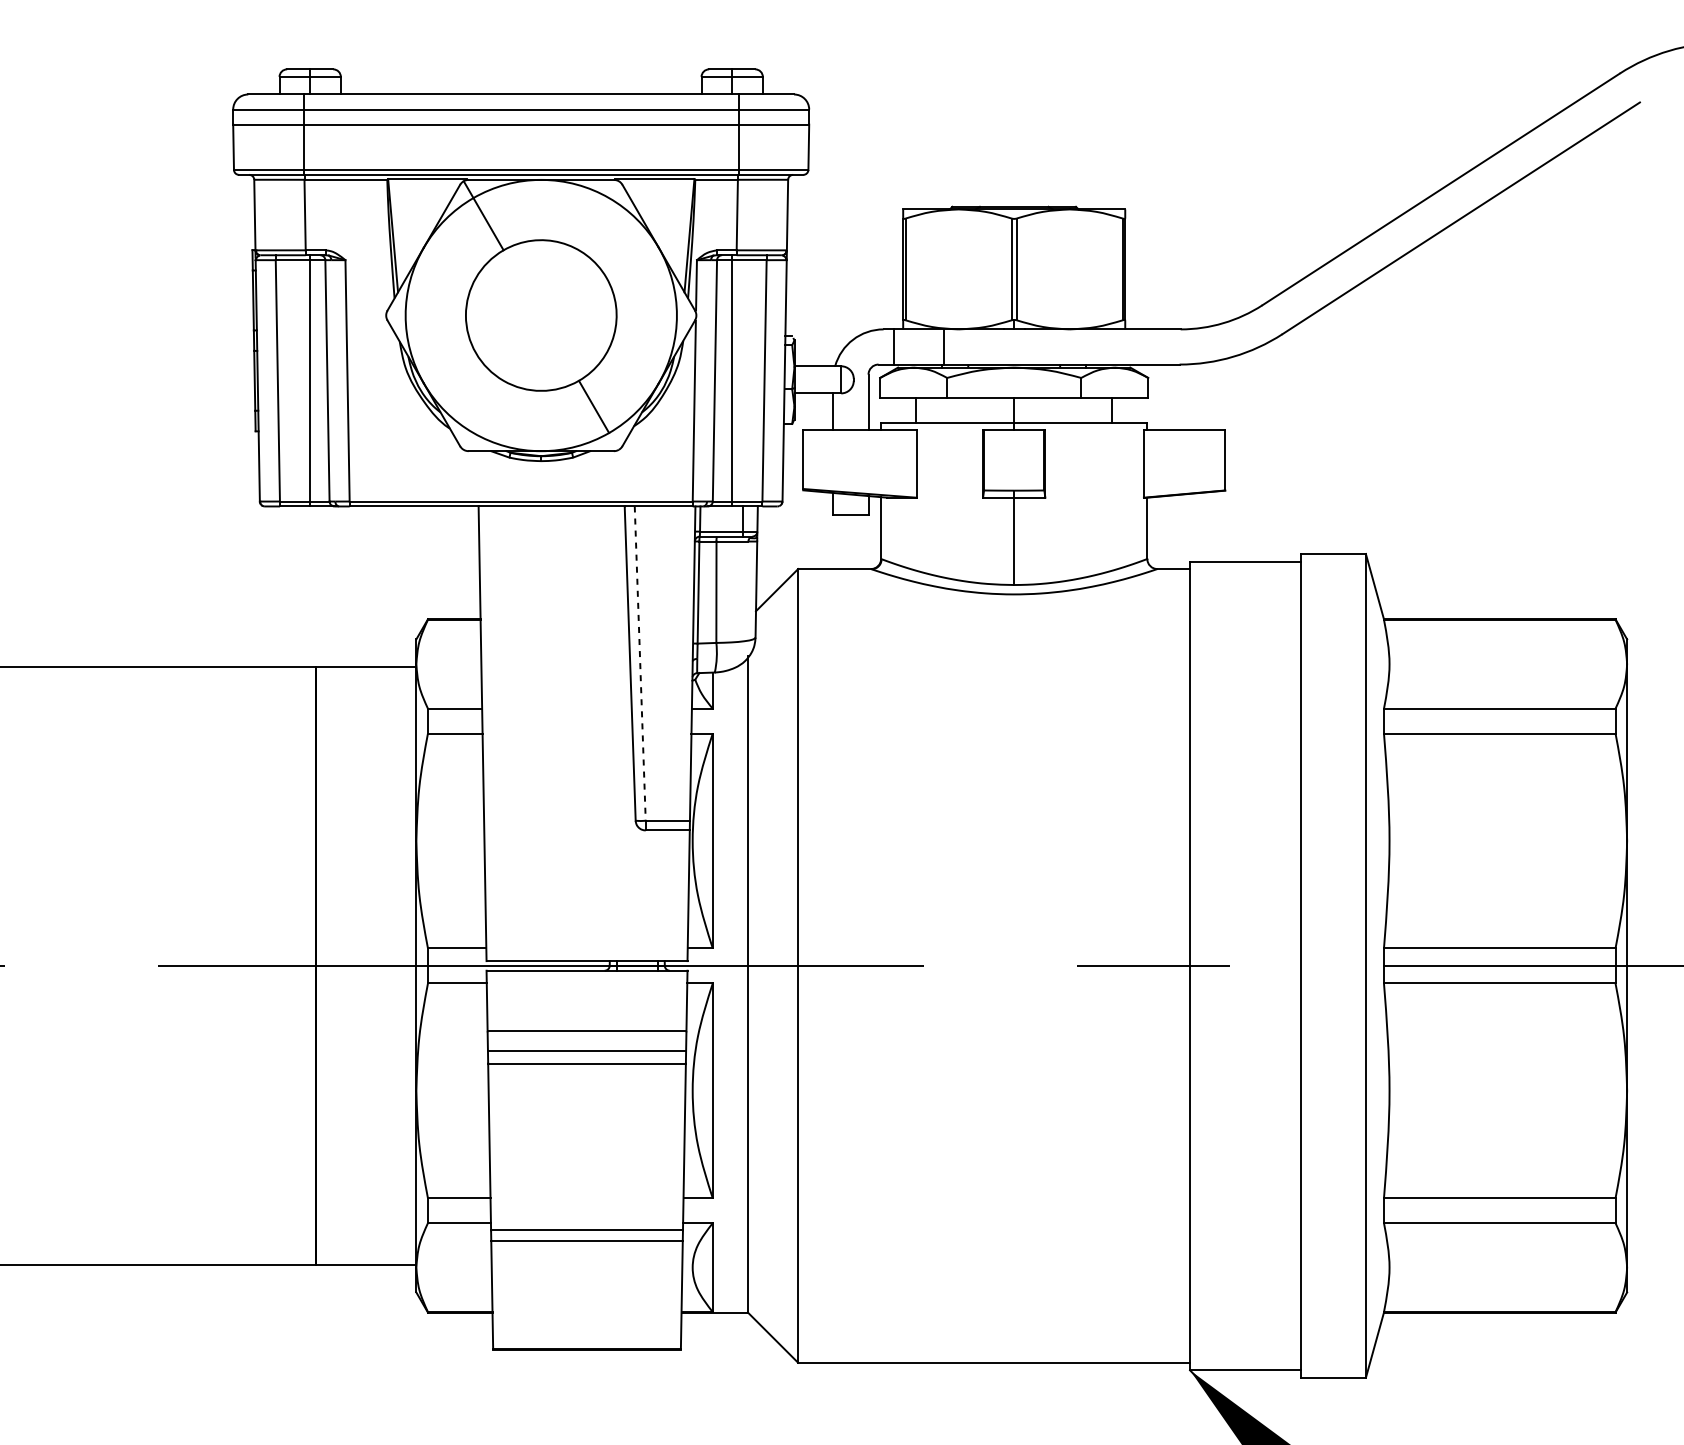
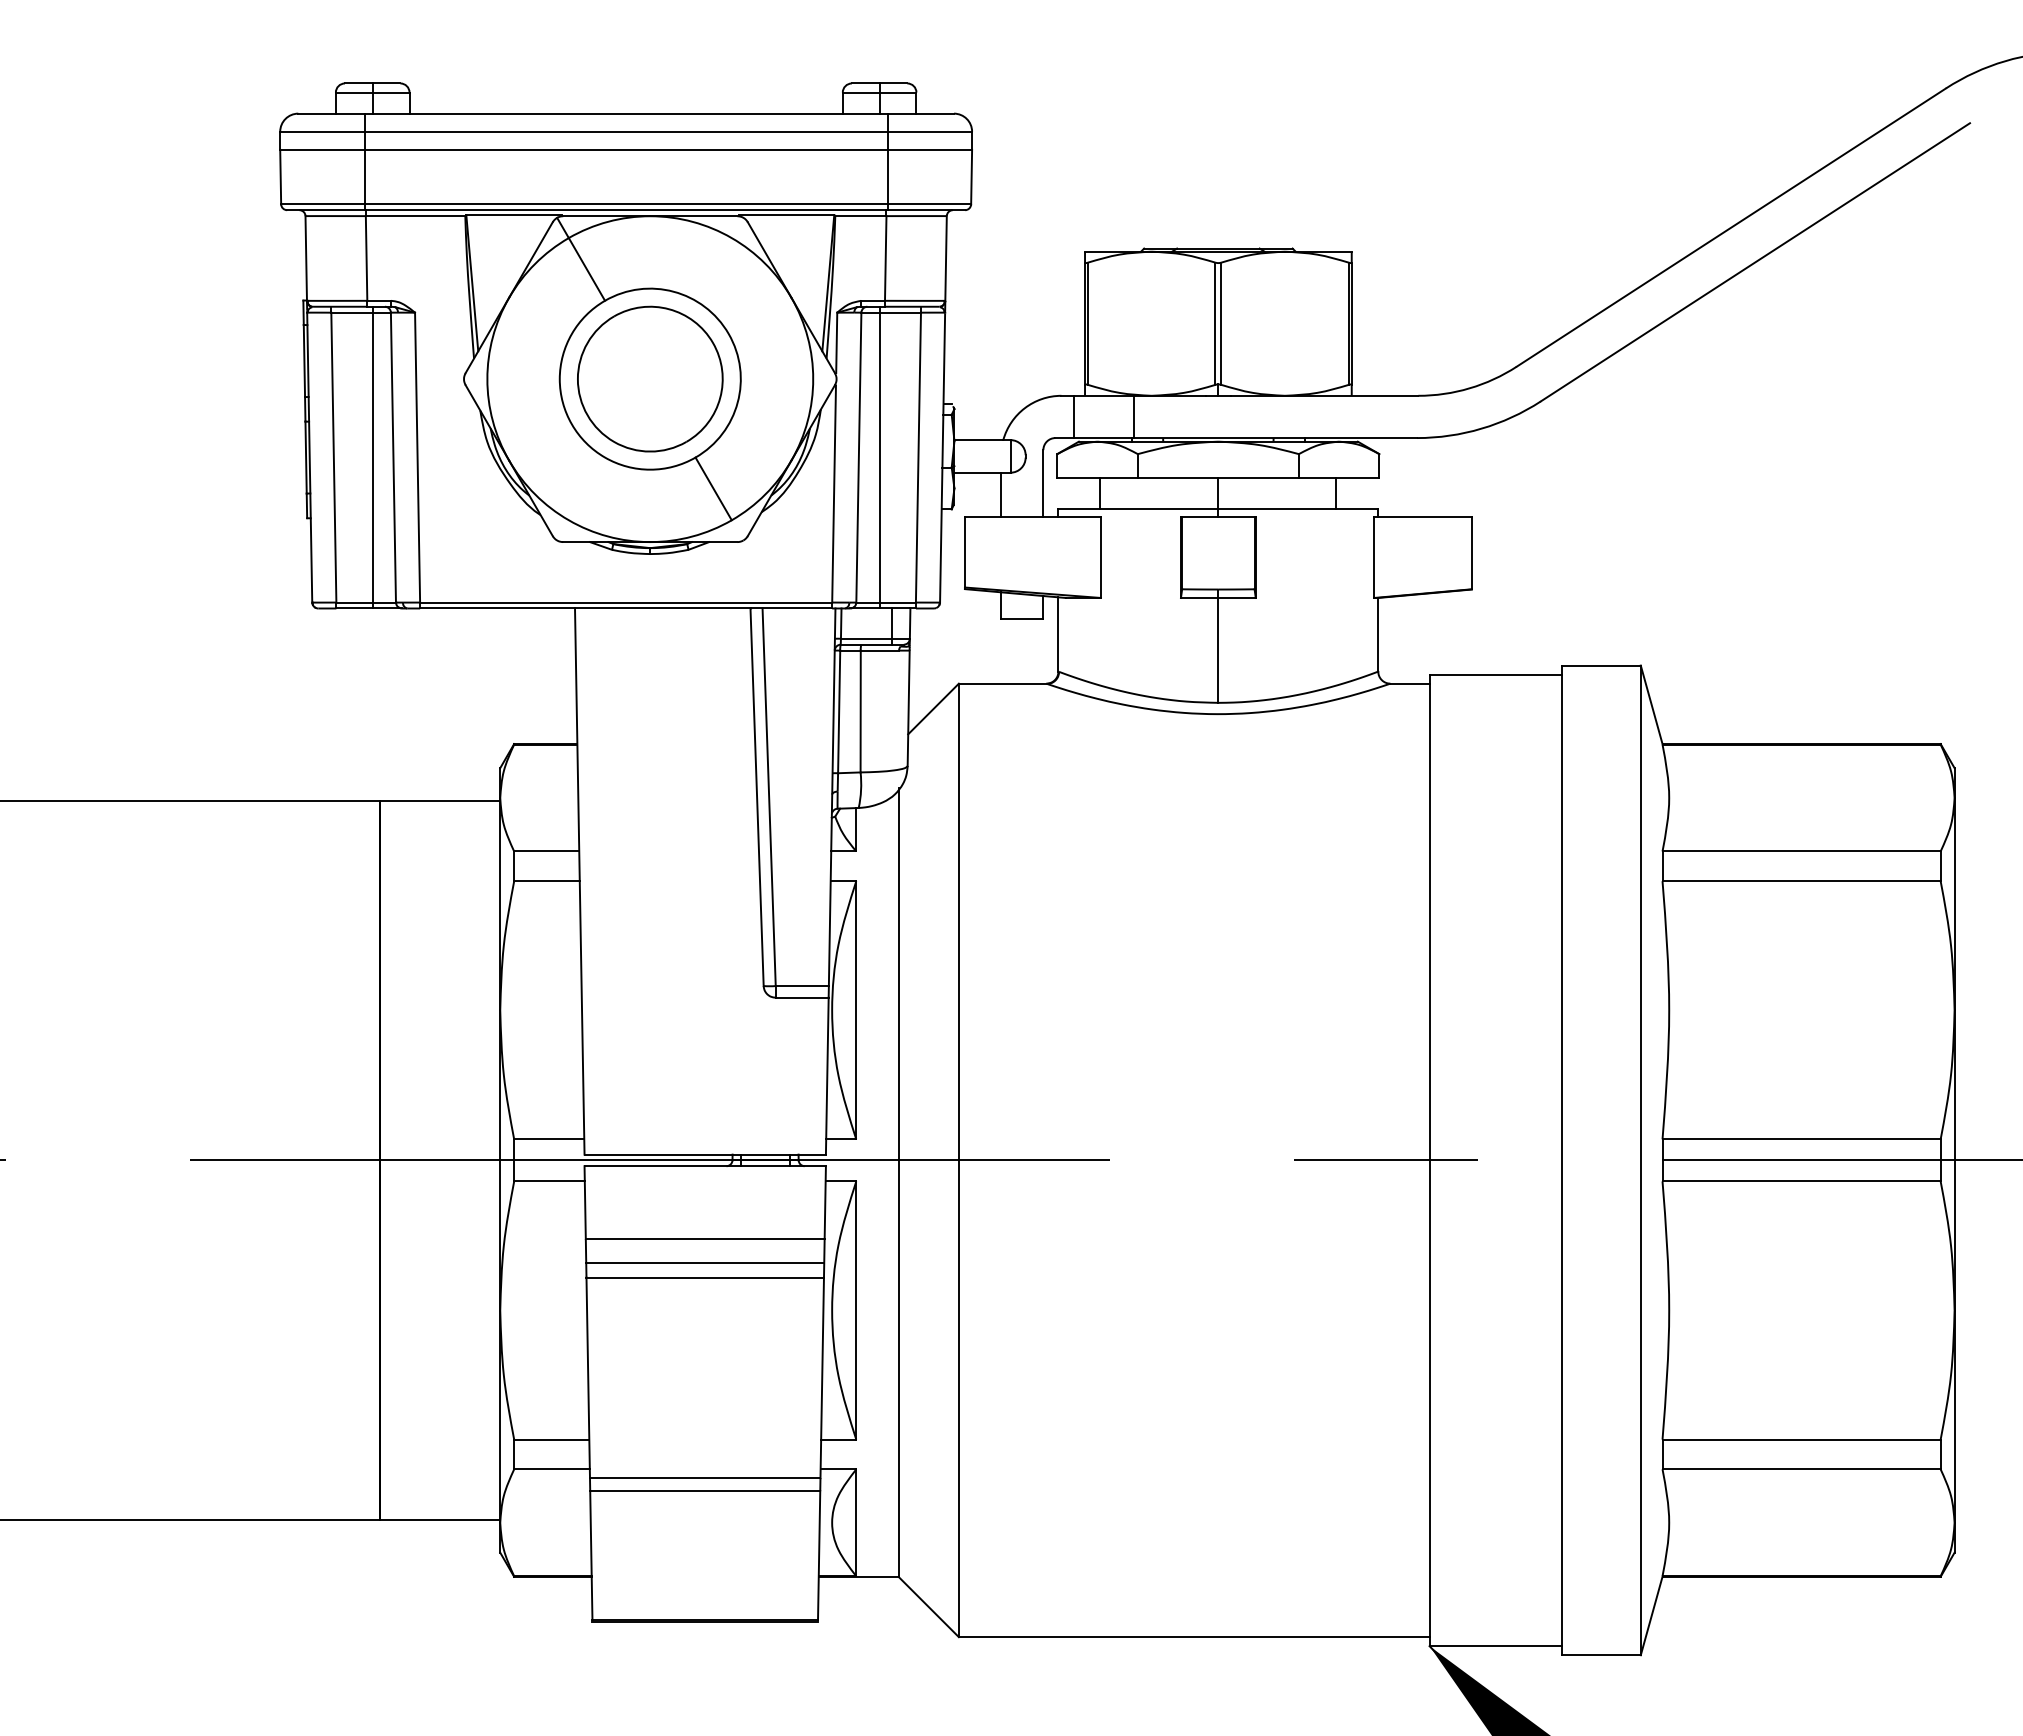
part: (541, 314) -> (650, 378), added
line: (640, 663) -> (769, 797), dashed -> solid

